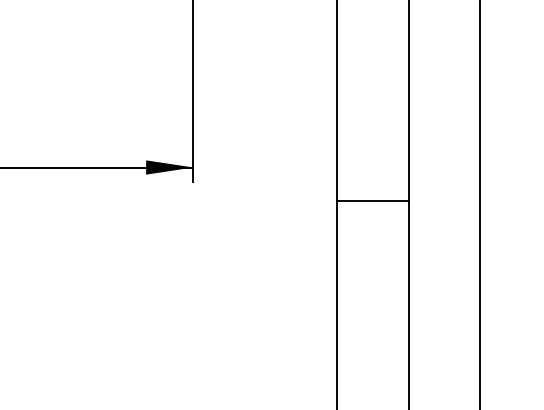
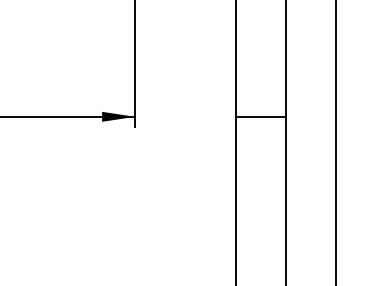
line: (372, 201) -> (260, 116), moved

